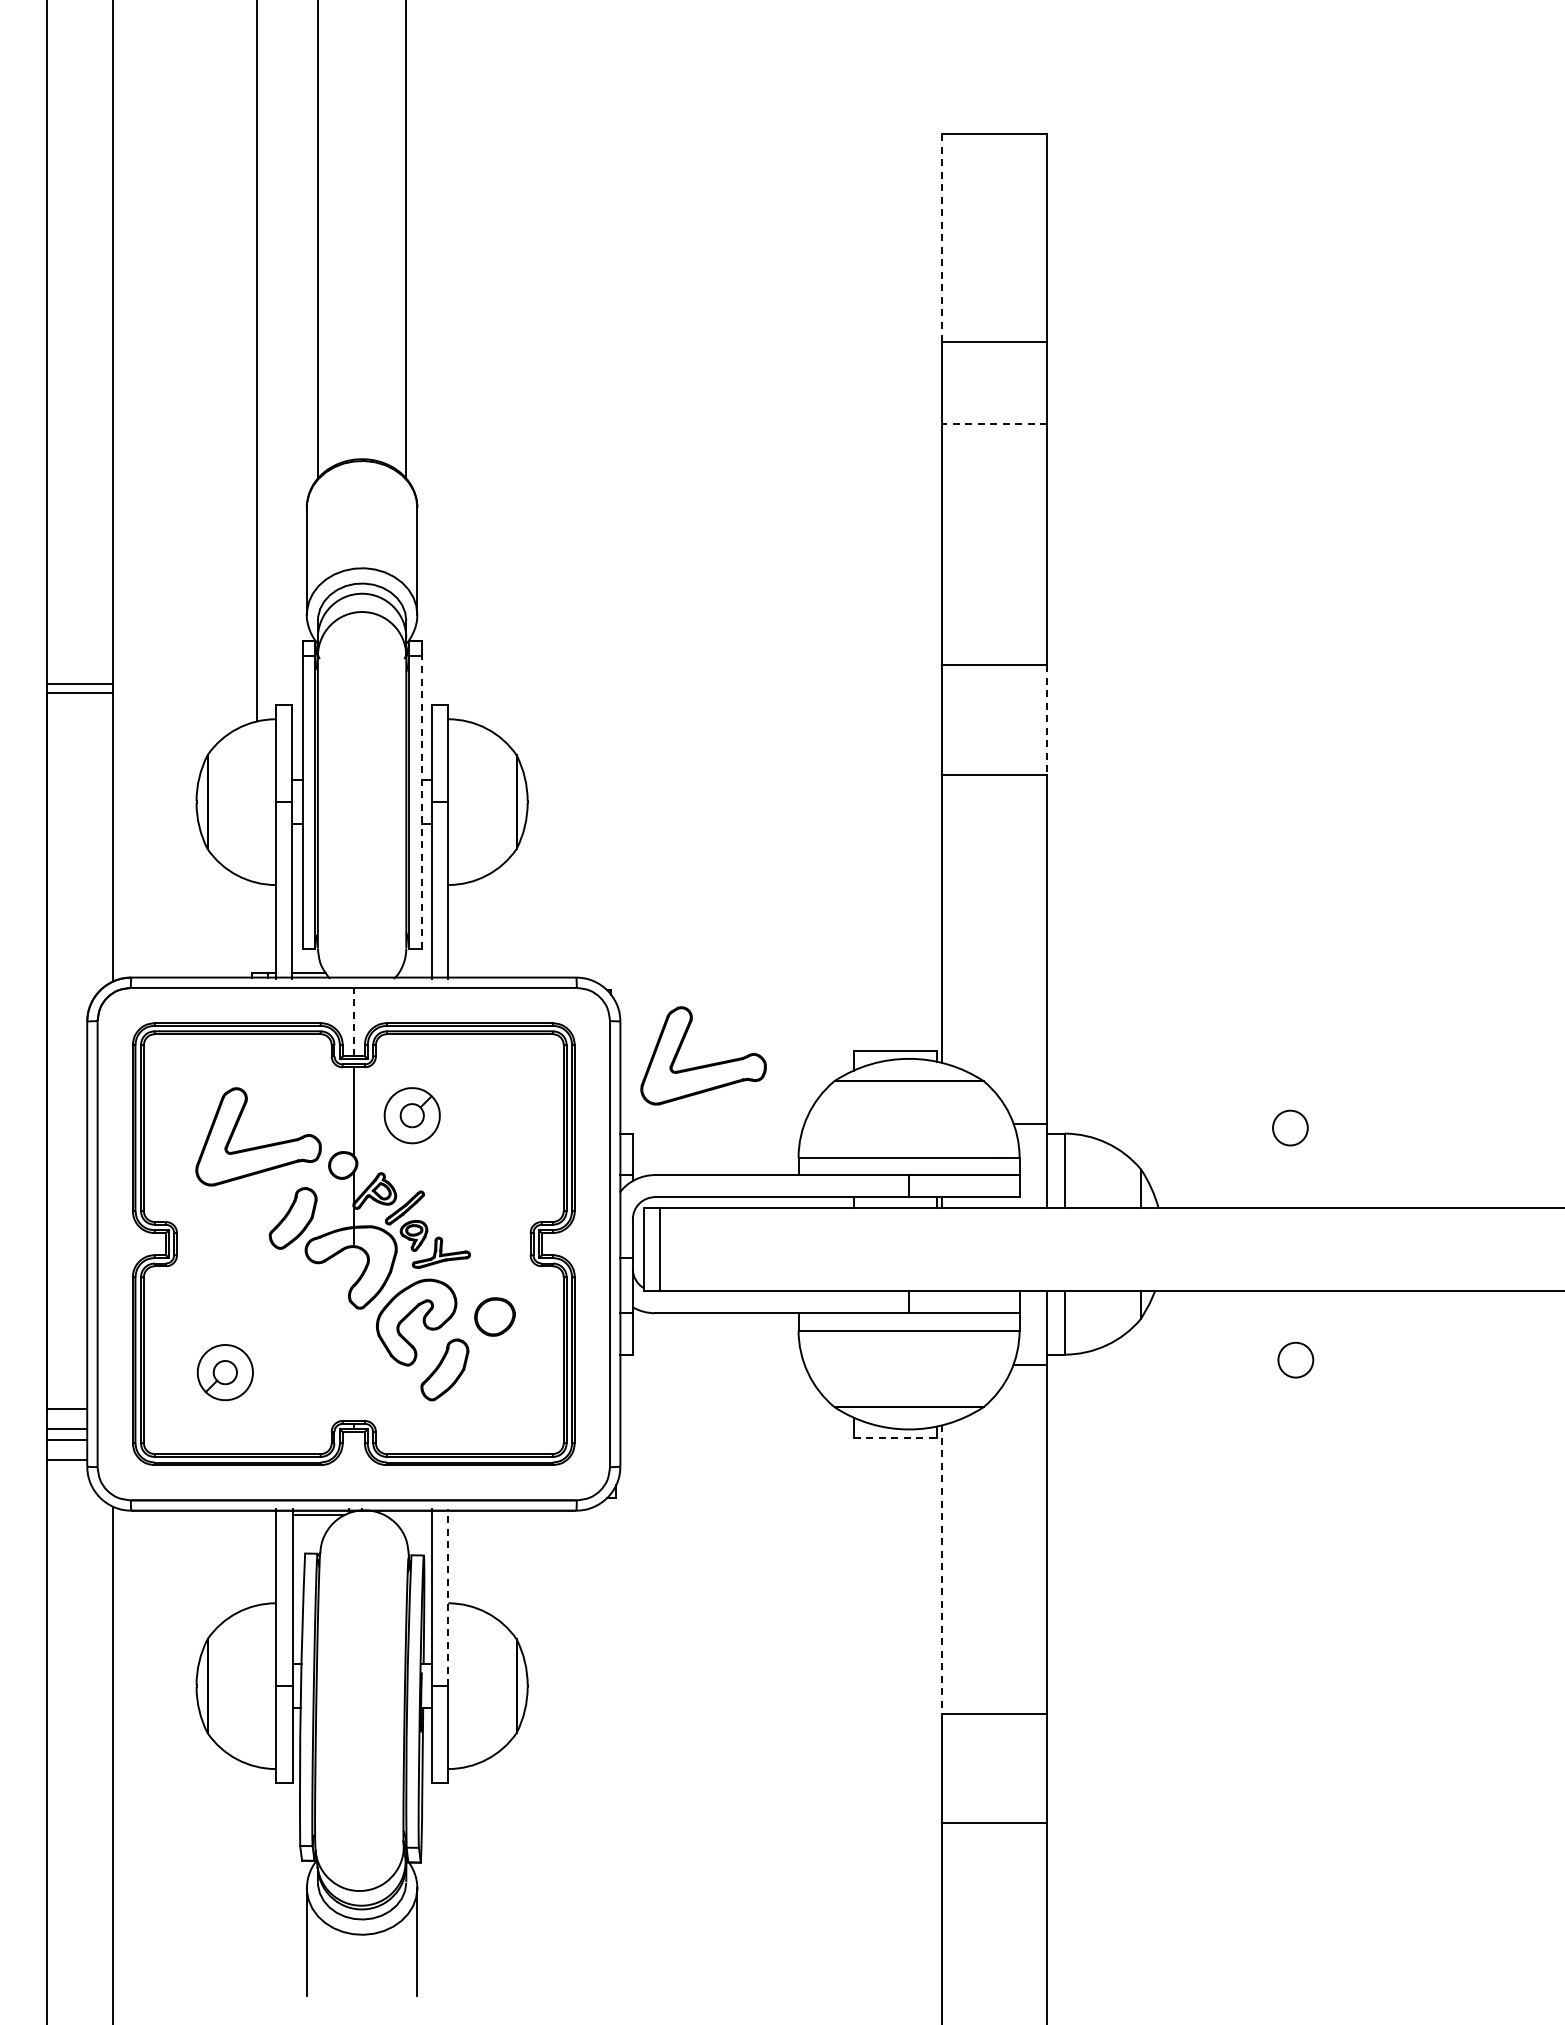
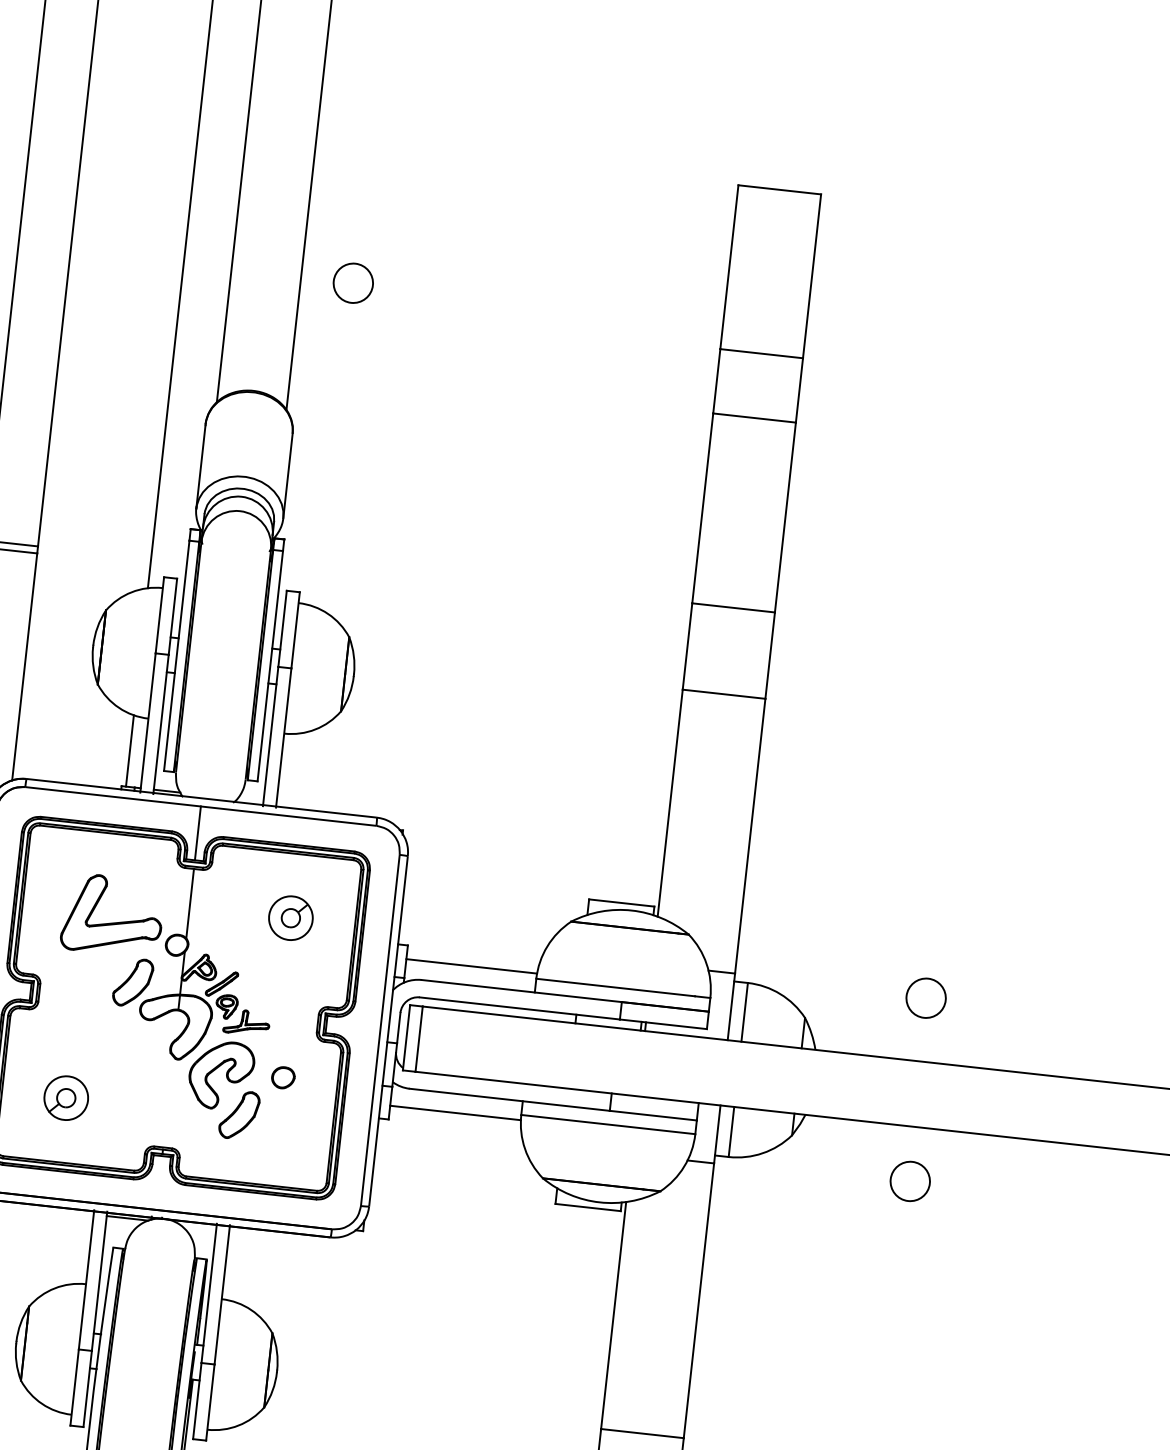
line: (942, 238) -> (729, 267), dashed -> solid
circle: (472, 310) -> (353, 283), added
line: (994, 423) -> (754, 417), dashed -> solid
line: (1047, 719) -> (770, 655), dashed -> solid
line: (421, 801) -> (270, 665), dashed -> solid
line: (257, 927) -> (130, 750), added
line: (353, 1021) -> (197, 832), dashed -> solid
part: (705, 1064) -> (471, 897), removed
part: (411, 1115) -> (290, 917), moved
circle: (1290, 1127) -> (926, 997), size x1.43
line: (715, 1151) -> (471, 966), added
part: (494, 1316) -> (283, 1077), size x0.71
line: (715, 1337) -> (455, 1113), added
circle: (1295, 1360) -> (909, 1181), size x1.43
line: (895, 1437) -> (588, 1207), dashed -> solid
line: (942, 1570) -> (613, 1316), dashed -> solid
line: (448, 1597) -> (222, 1294), dashed -> solid

